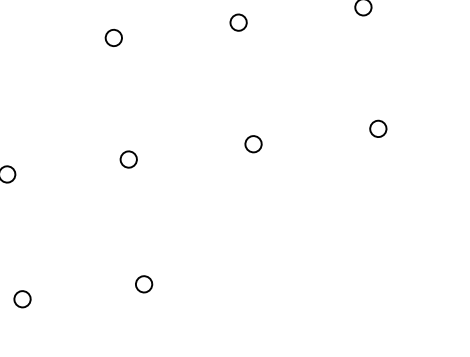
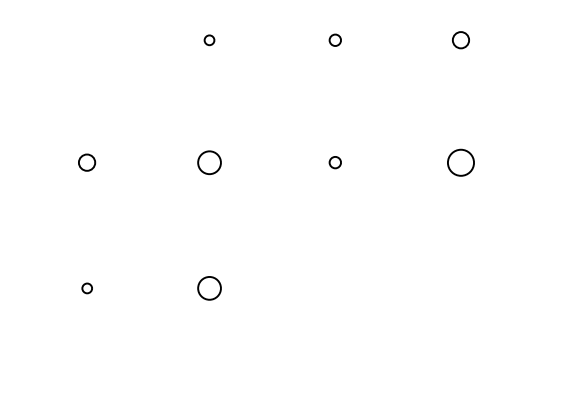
circle: (238, 22) -> (335, 40), size x0.7
circle: (113, 38) -> (209, 40), size x0.6
circle: (377, 128) -> (460, 162), size x1.6
circle: (253, 144) -> (335, 162), size x0.7
circle: (128, 159) -> (209, 162), size x1.4
circle: (144, 284) -> (209, 288), size x1.4
circle: (22, 299) -> (87, 288), size x0.6

